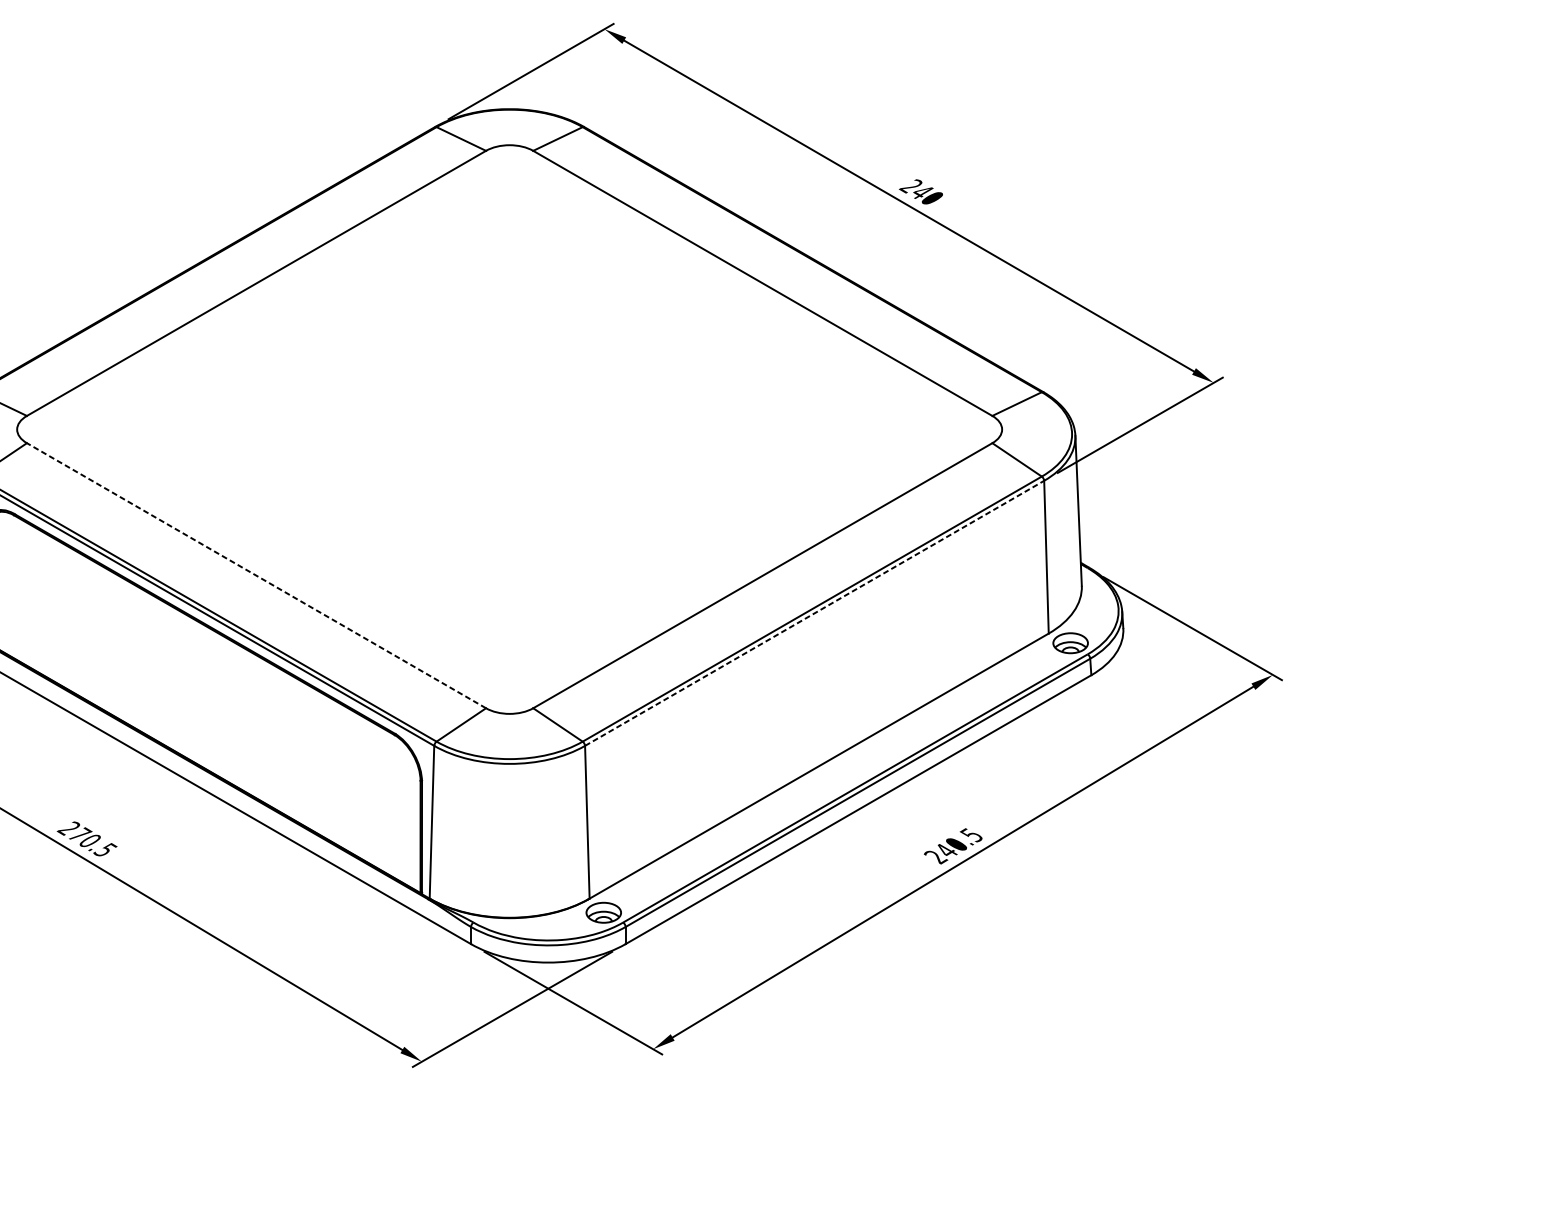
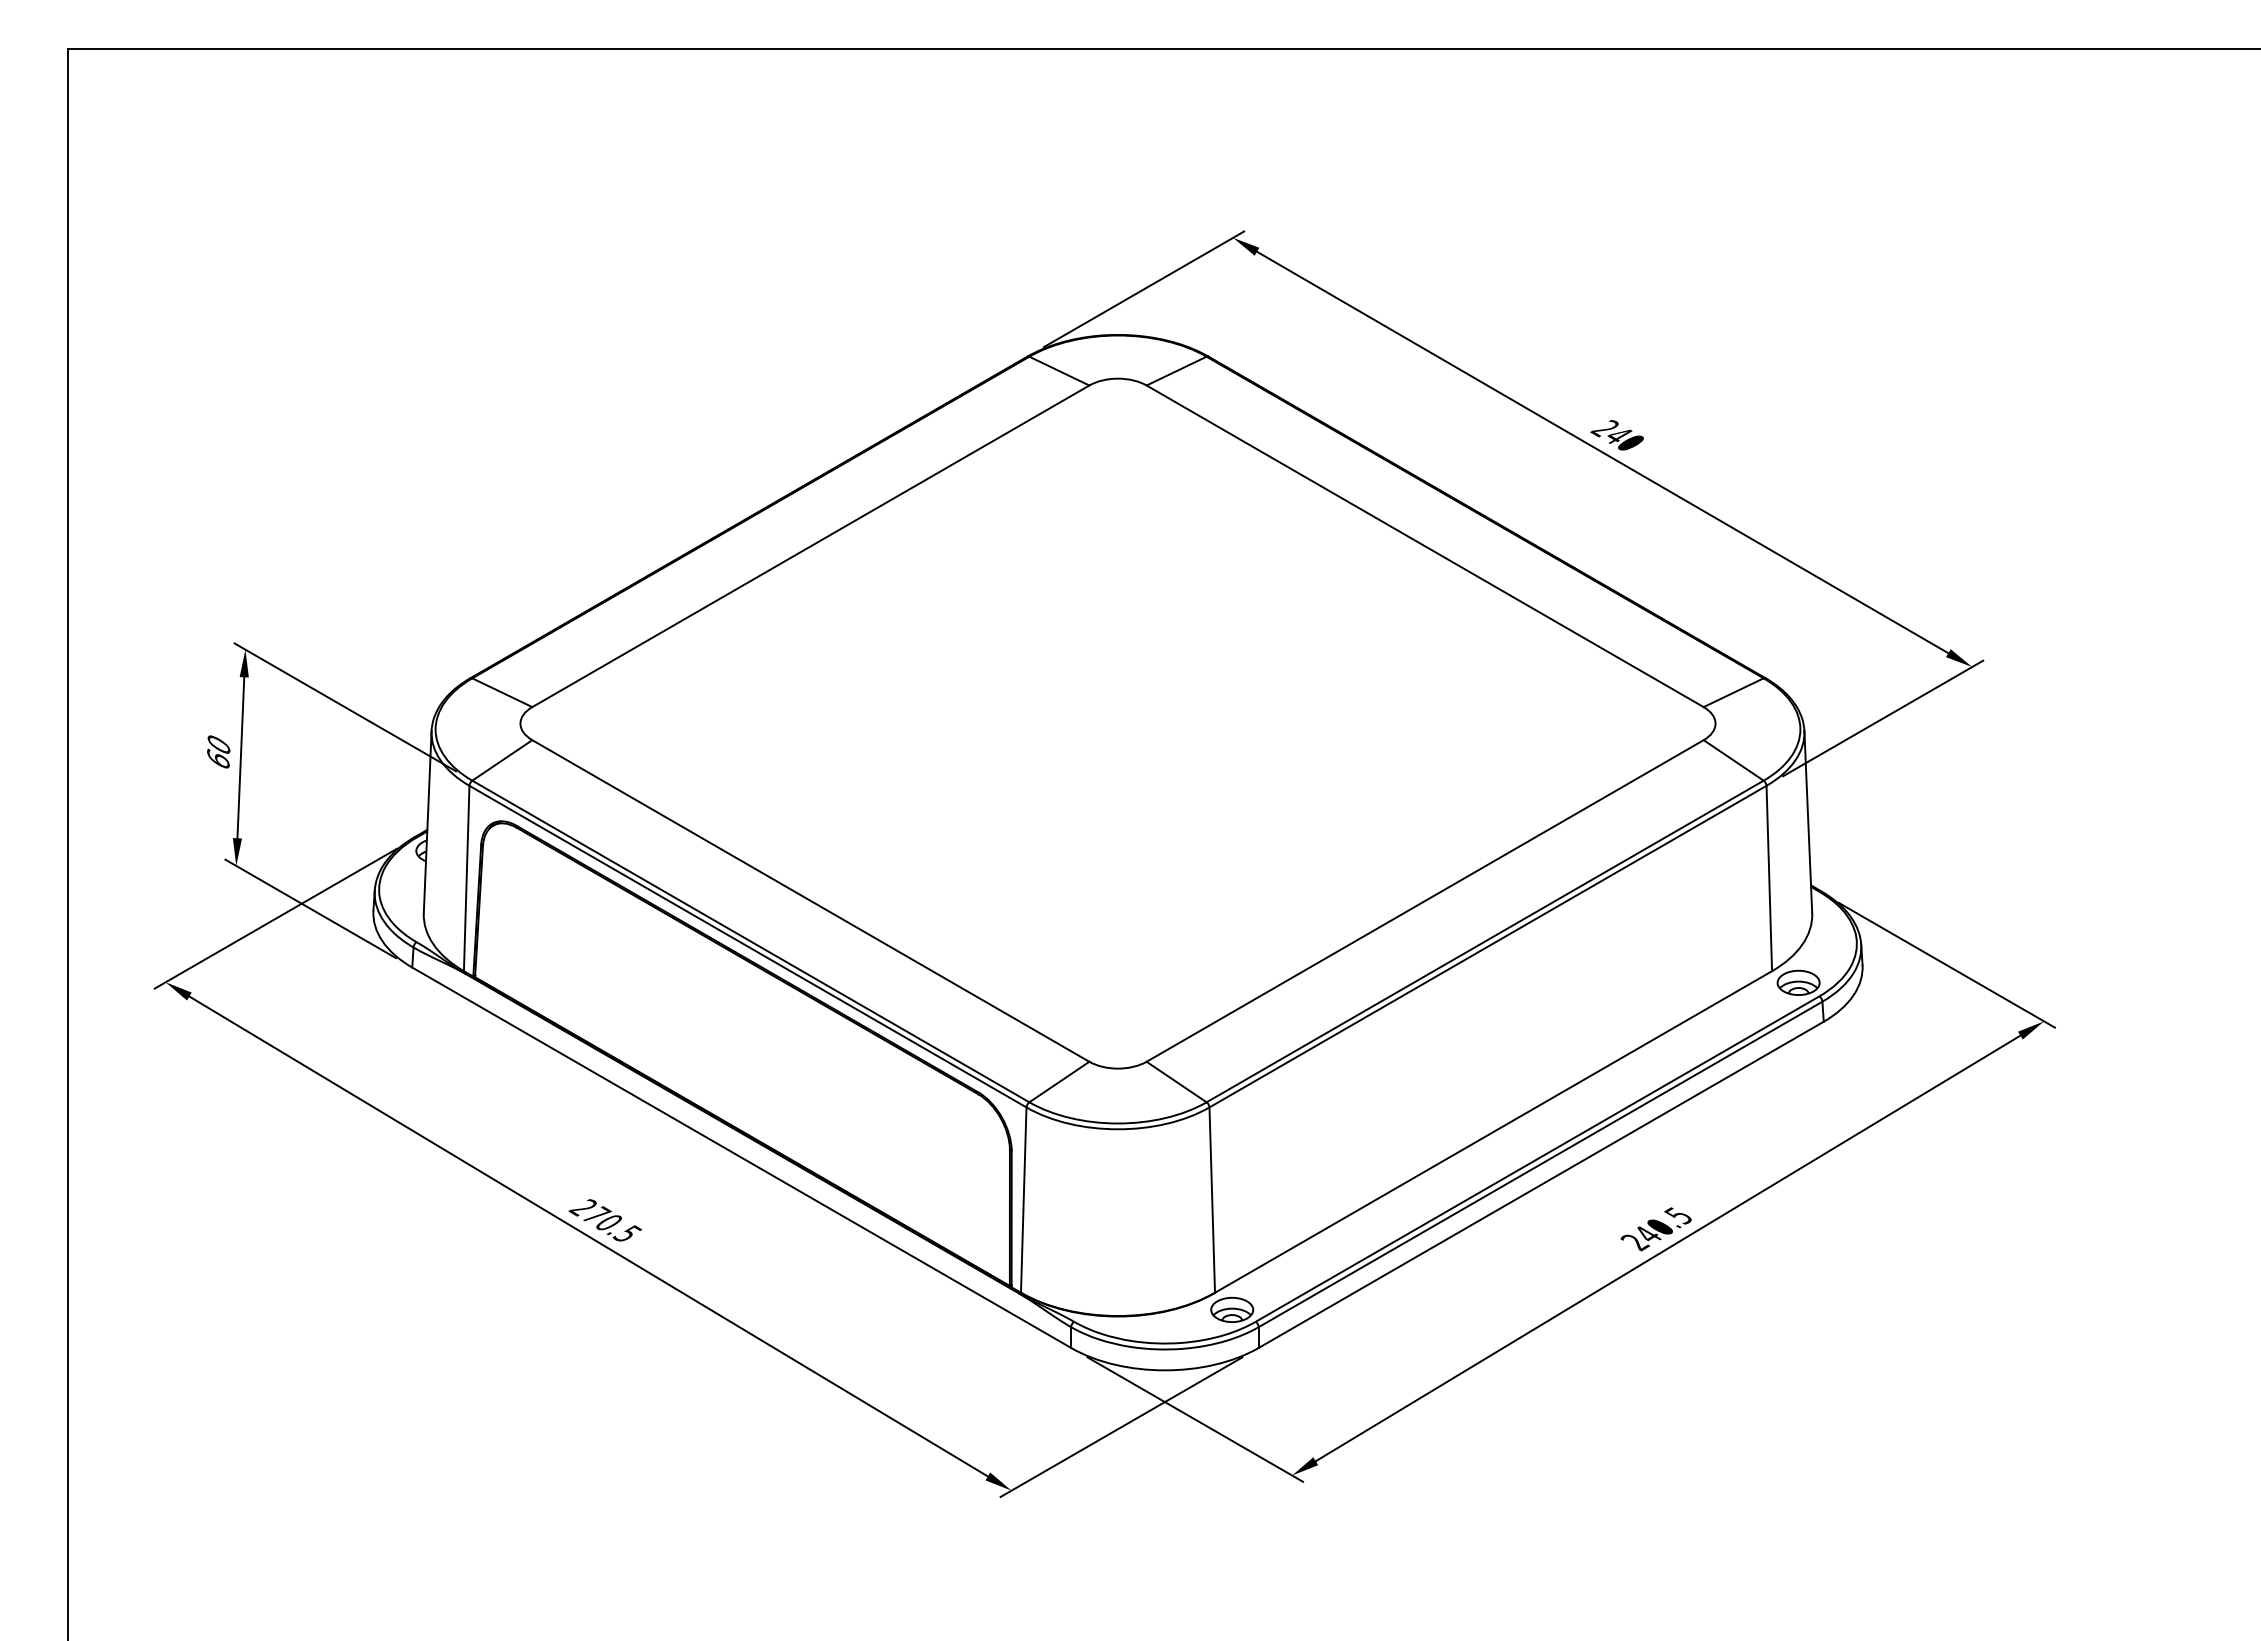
line: (256, 575) -> (810, 900), dashed -> solid
line: (815, 613) -> (1488, 946), dashed -> solid

